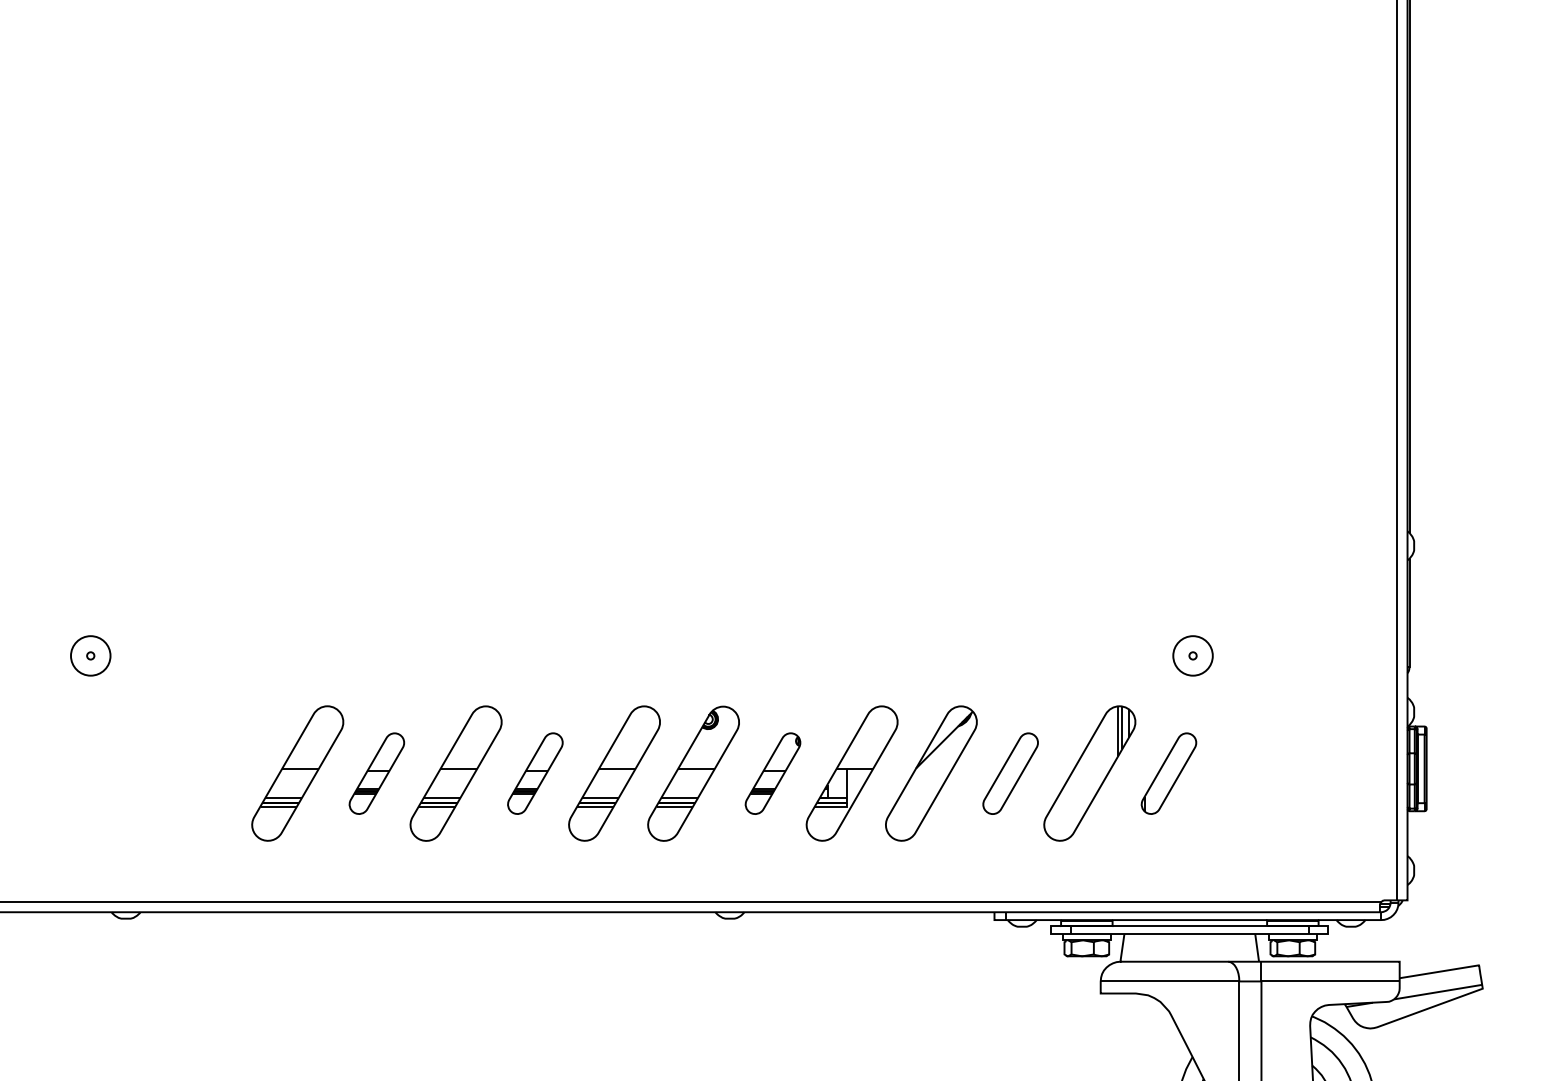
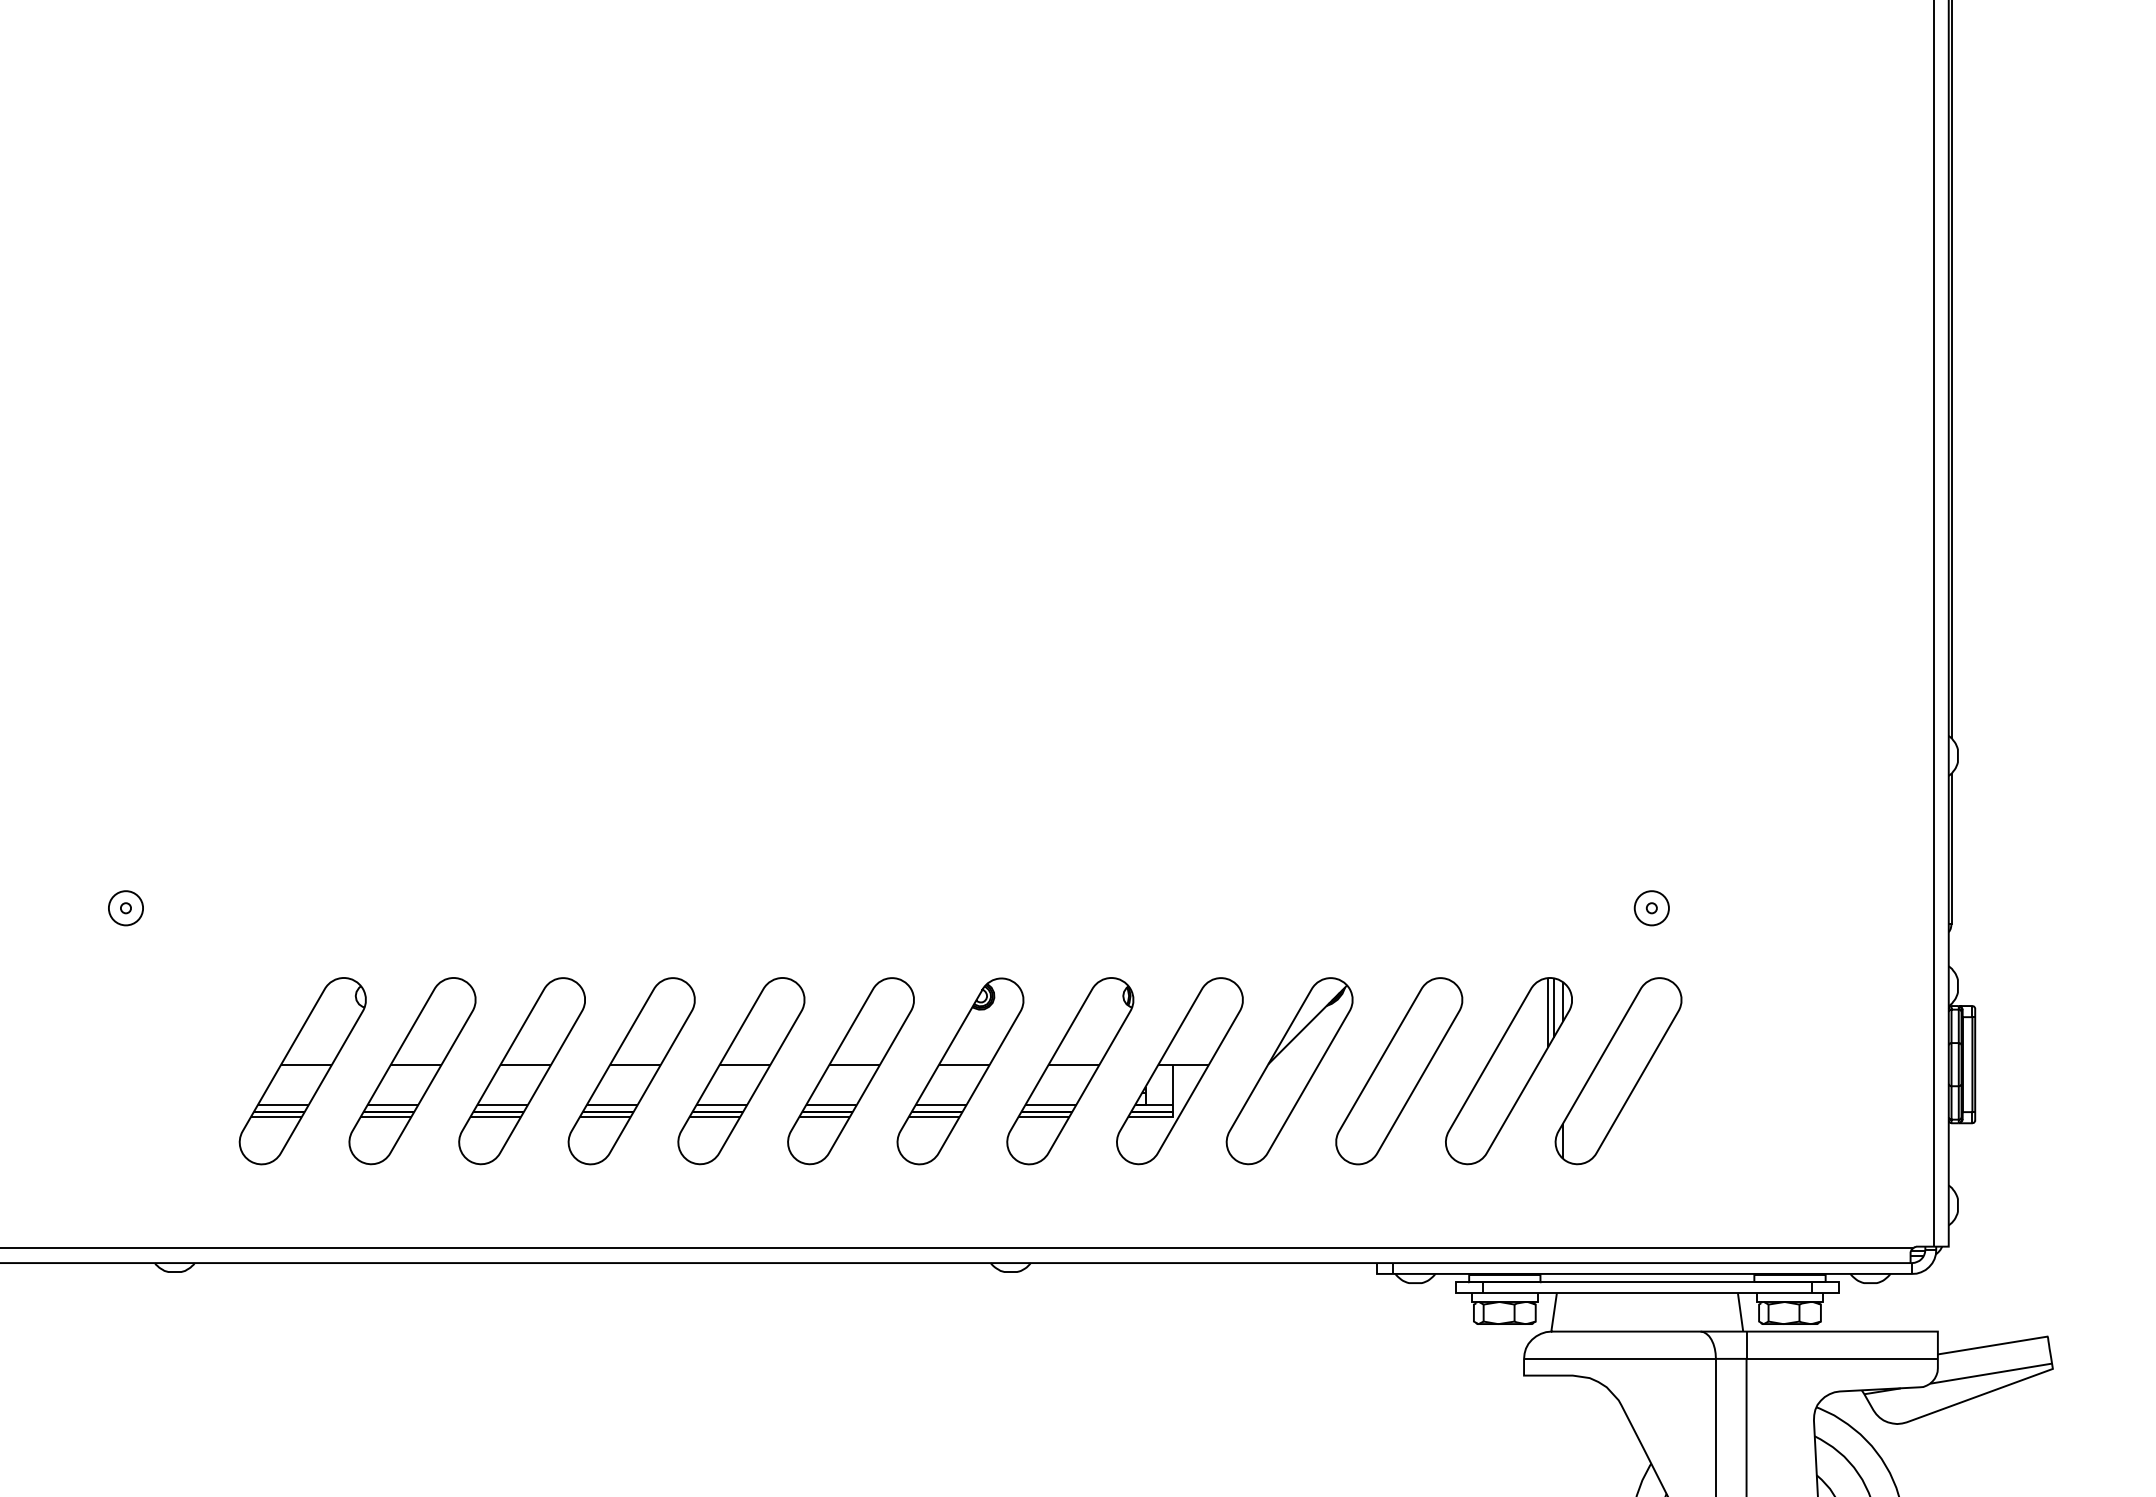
circle: (90, 656) -> (125, 908), size x0.62
circle: (1192, 656) -> (1651, 908), size x0.62
part: (218, 773) -> (302, 1071), added
part: (376, 773) -> (521, 1071), size x1.67
part: (535, 773) -> (741, 1071), size x1.67
part: (773, 773) -> (1070, 1071), size x1.67
part: (1010, 773) -> (1399, 1071), size x1.67
part: (1168, 773) -> (1618, 1071), size x1.67

